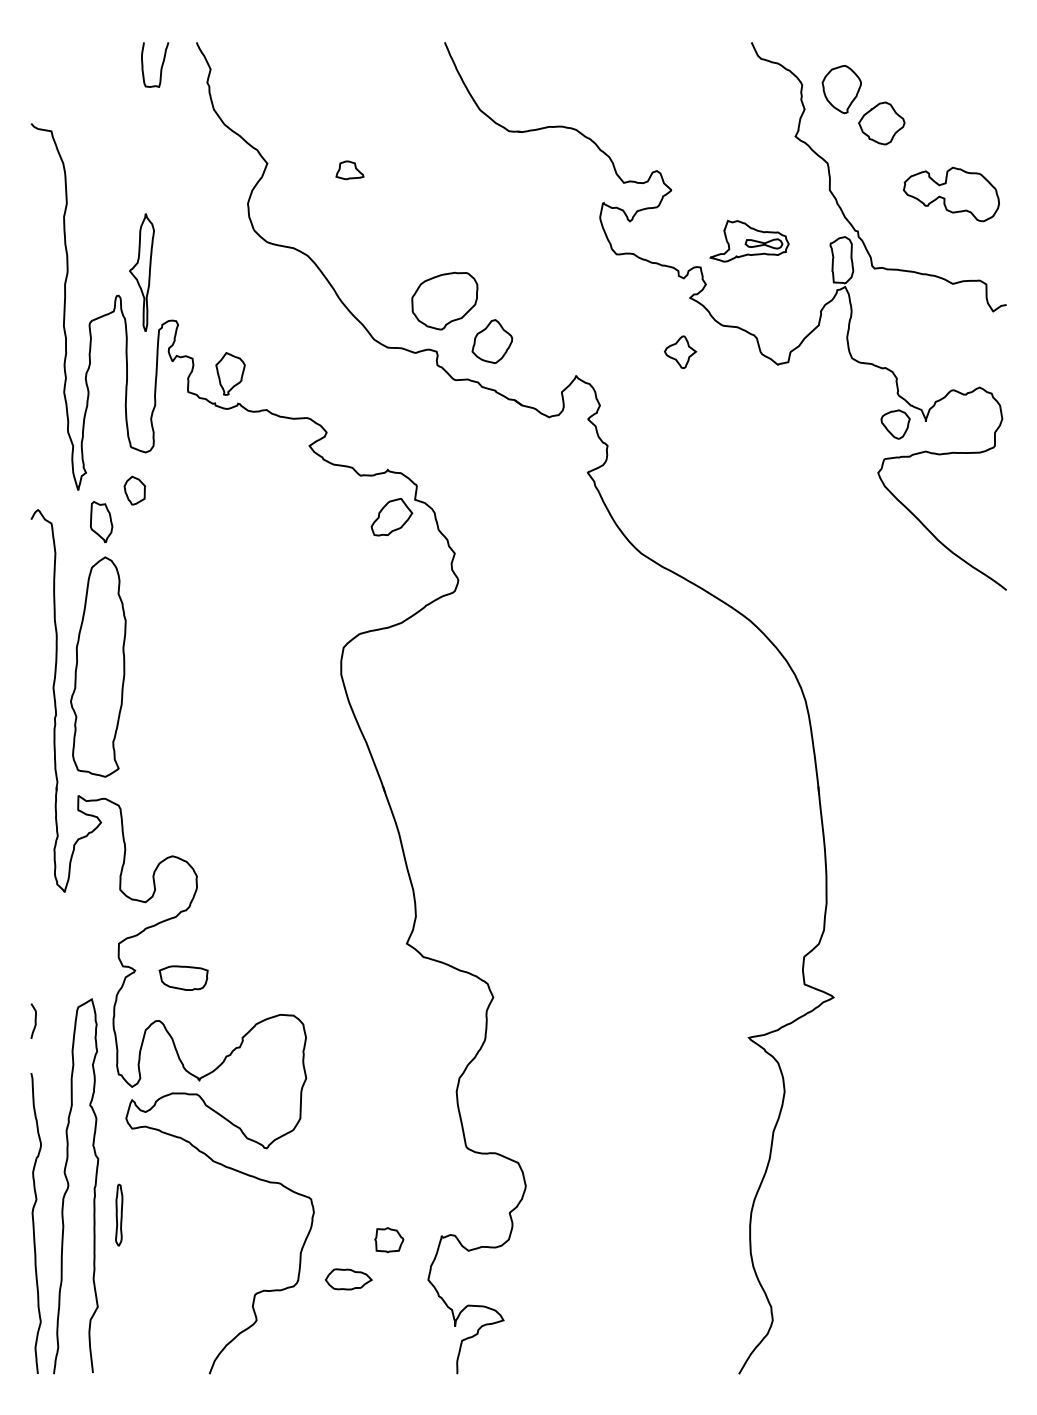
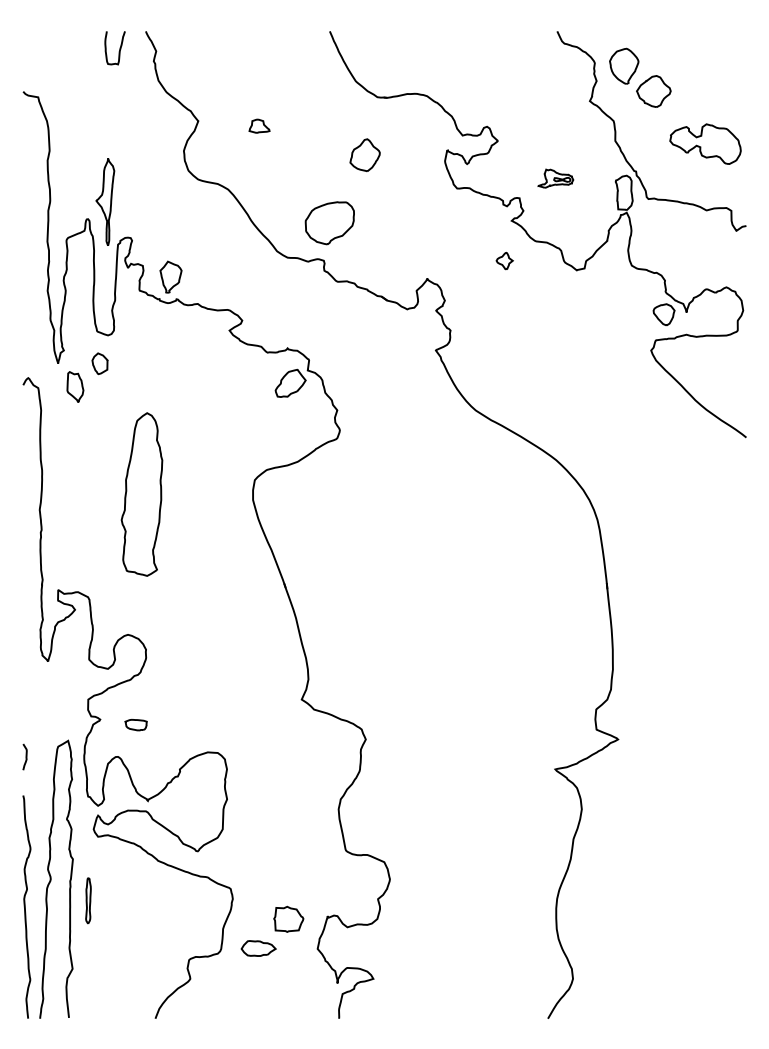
part: (749, 240) -> (555, 178), size x0.6
part: (491, 340) -> (364, 154), moved
part: (680, 351) -> (504, 260), size x0.7
part: (97, 667) -> (141, 494), moved
part: (182, 977) -> (135, 724), size x0.6
part: (389, 1240) -> (288, 919), size x1.4

